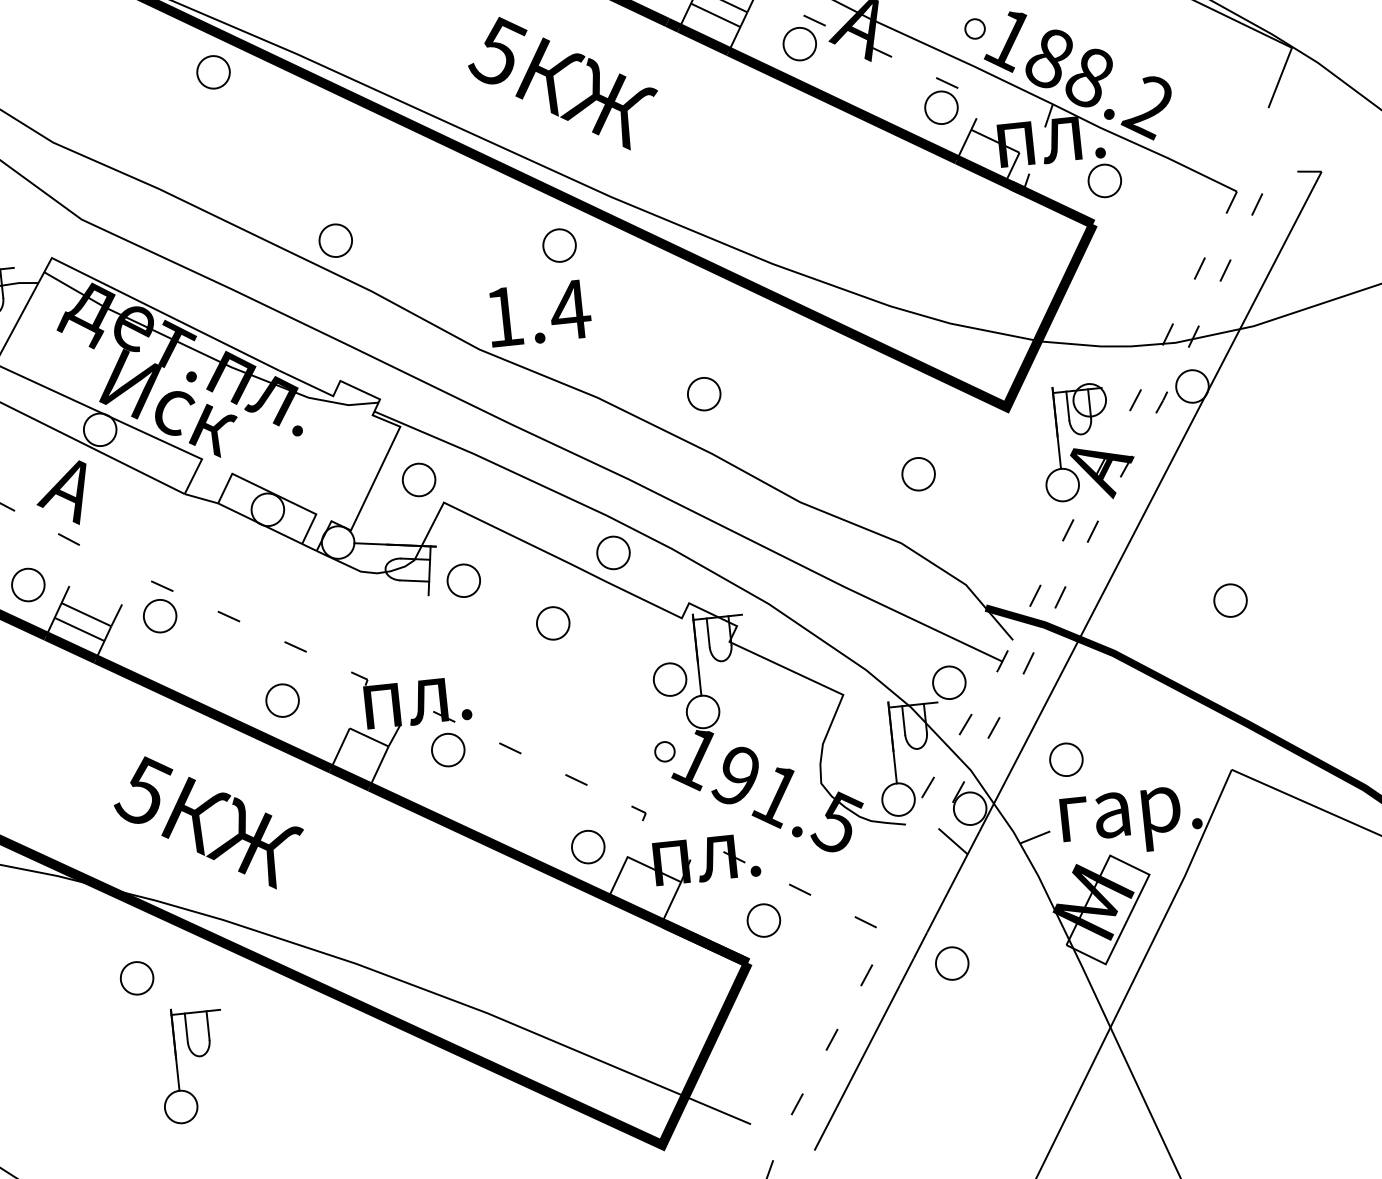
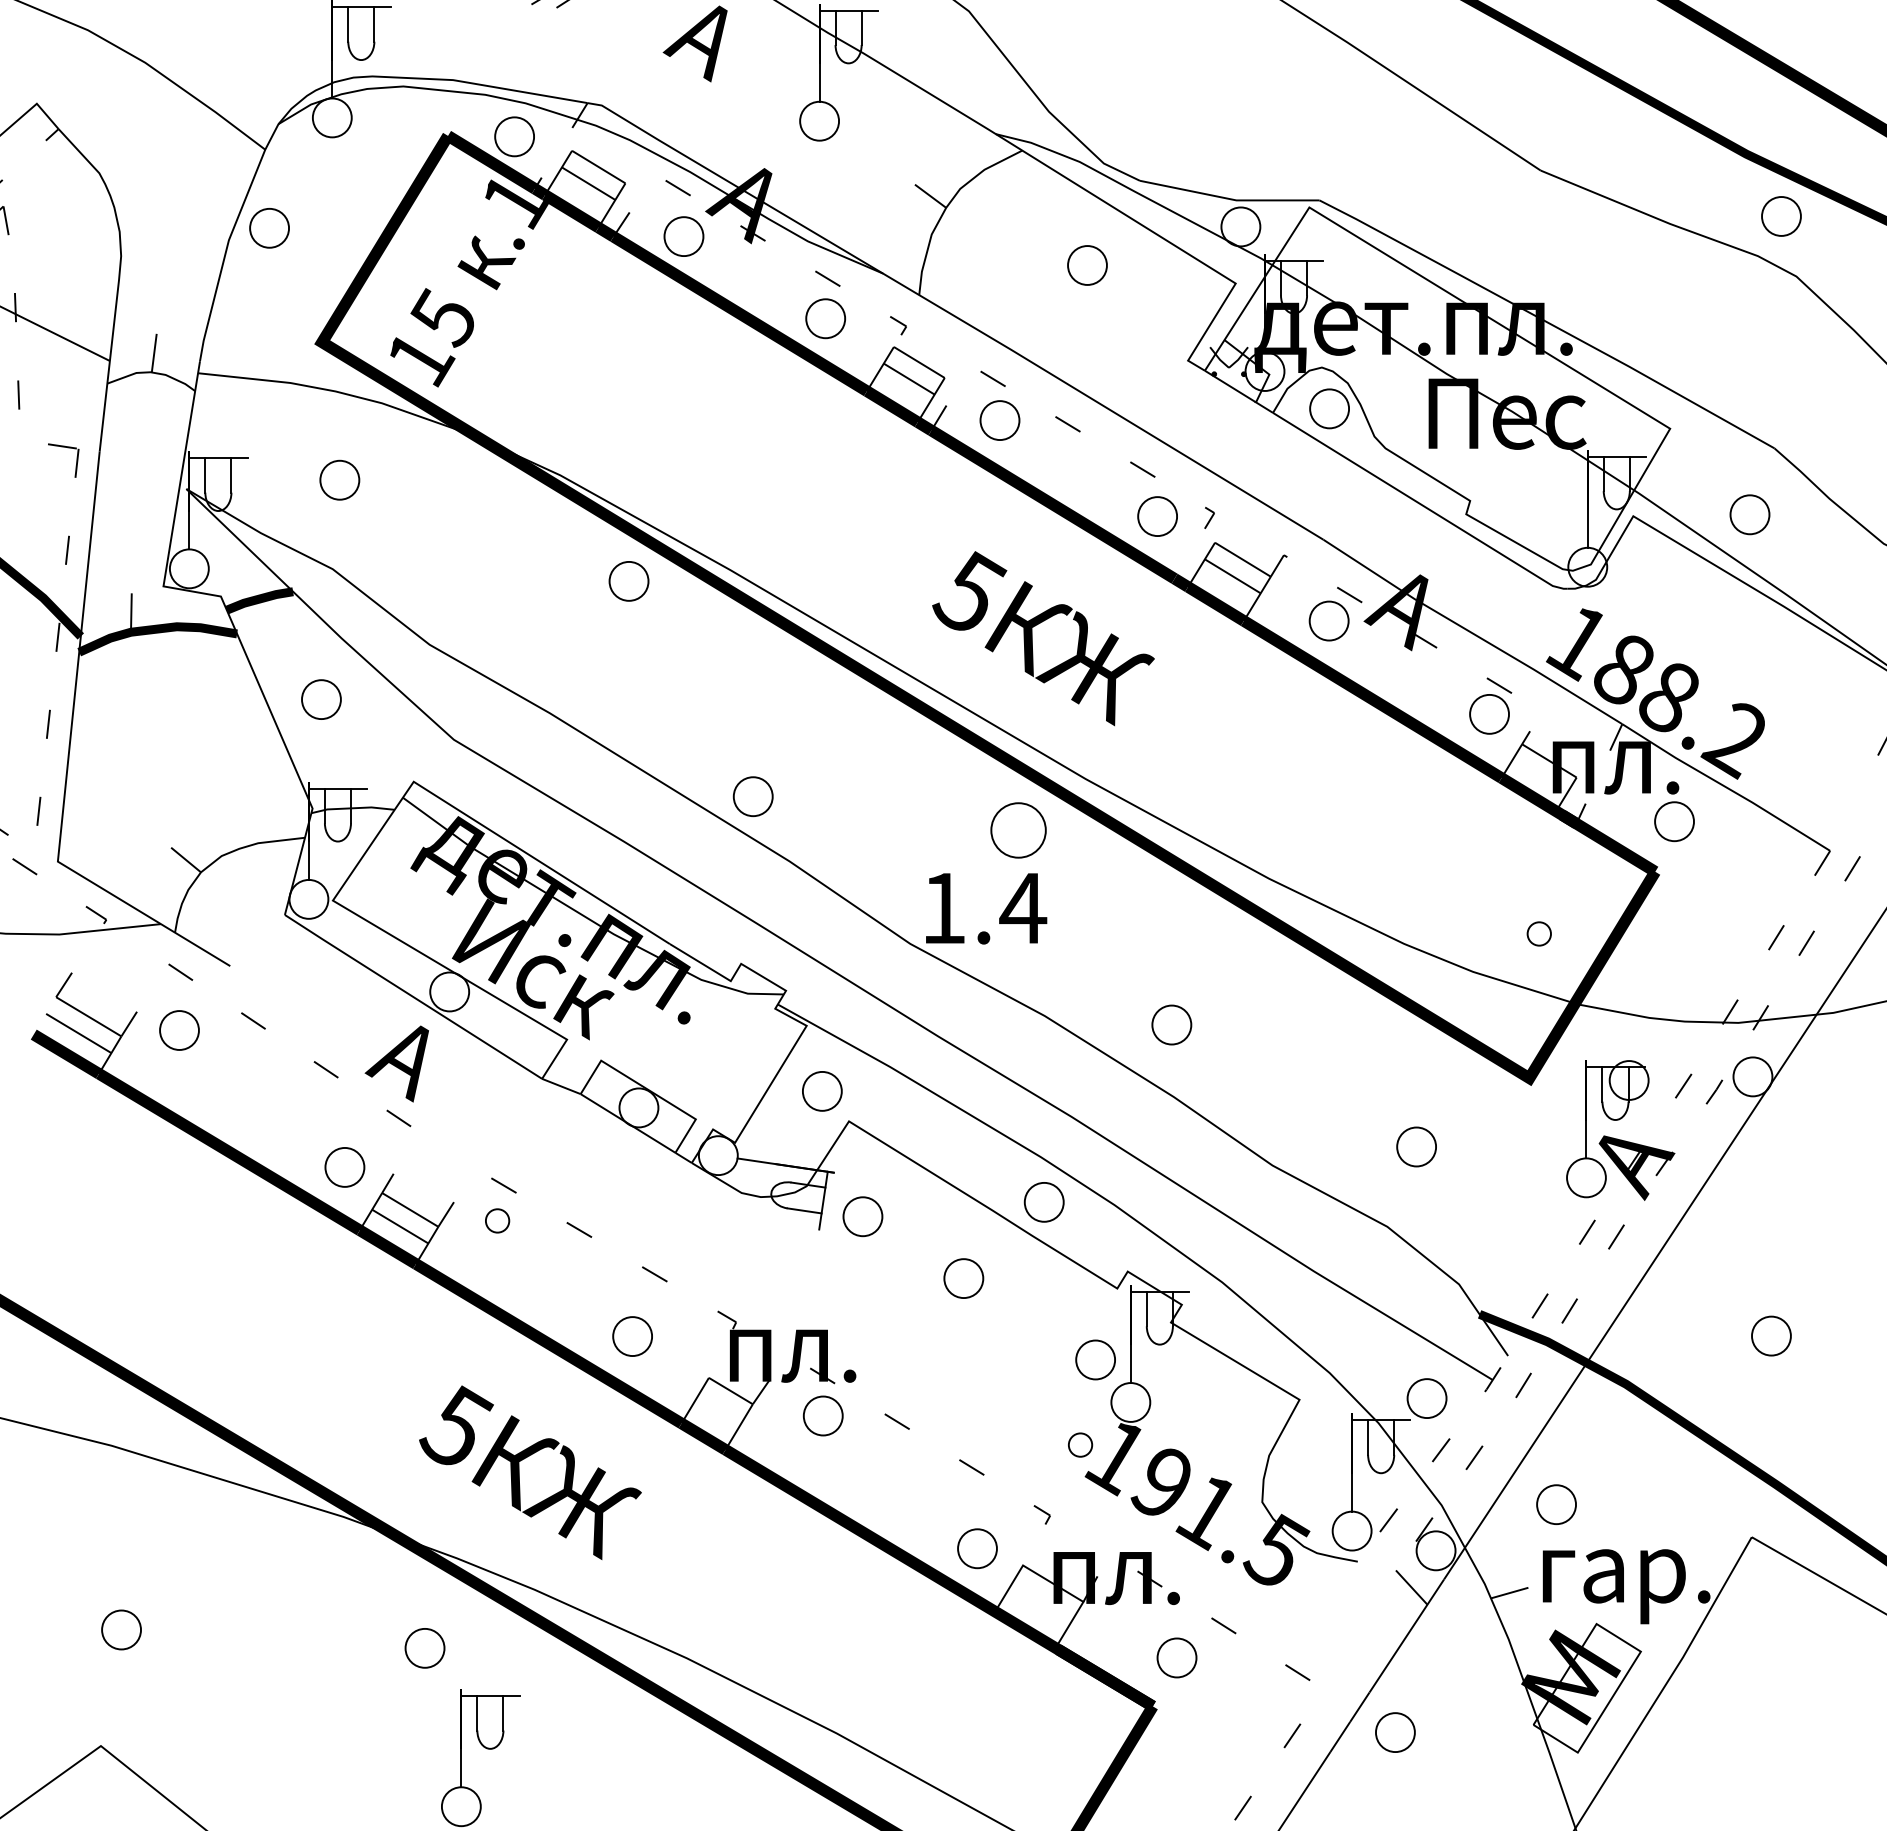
part: (974, 28) -> (1538, 933), moved
part: (559, 245) -> (1018, 830), size x1.4
part: (159, 615) -> (497, 1220), size x0.6

